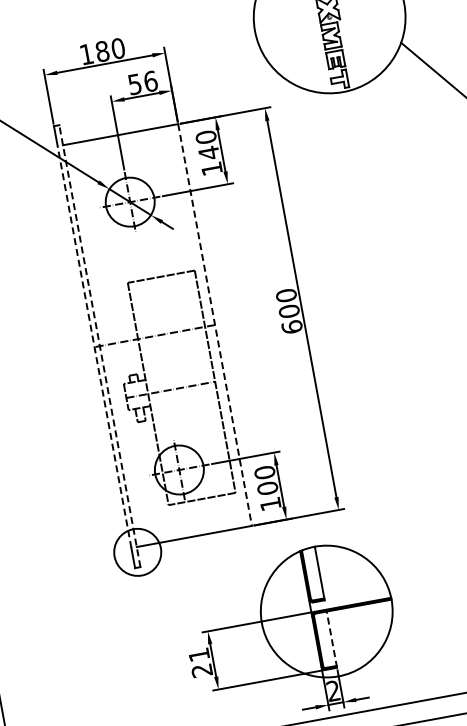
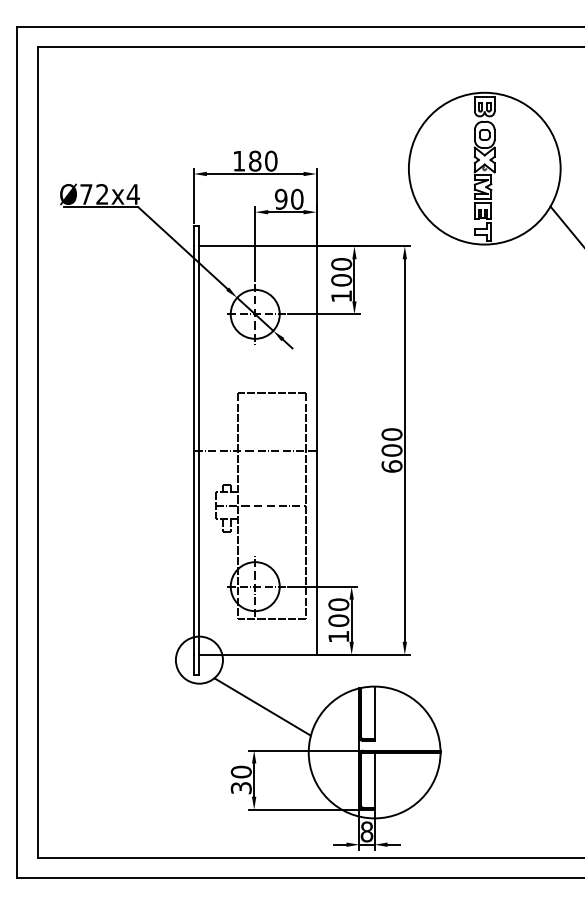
text: (142, 82) -> (288, 198), 56 -> 90
text: (208, 153) -> (341, 280), 140 -> 100
line: (215, 326) -> (316, 451), dashed -> solid
line: (99, 346) -> (199, 450), dashed -> solid
line: (94, 347) -> (193, 450), dashed -> solid
line: (208, 586) -> (262, 706), added
line: (331, 640) -> (374, 781), dashed -> solid
text: (199, 662) -> (240, 779), 21 -> 30
text: (332, 690) -> (366, 831), 2 -> 8

